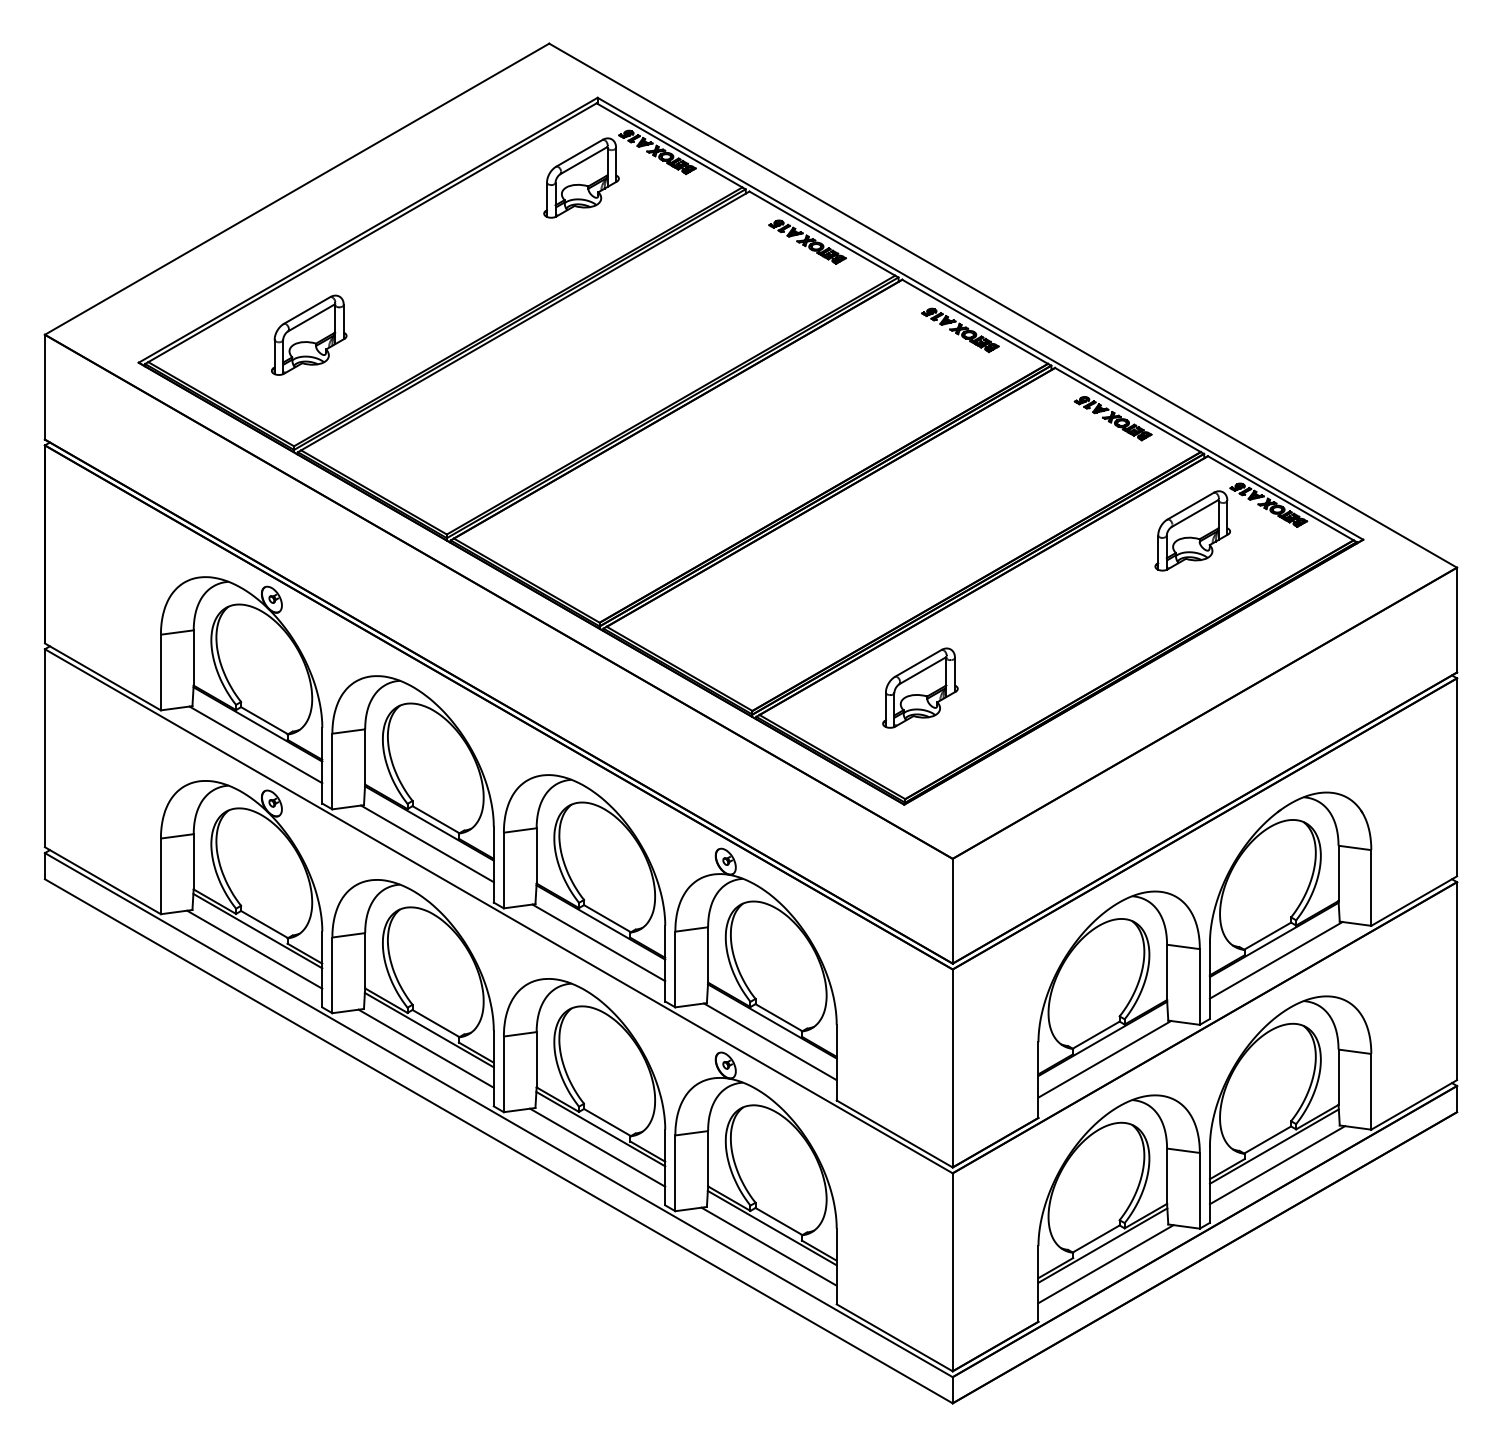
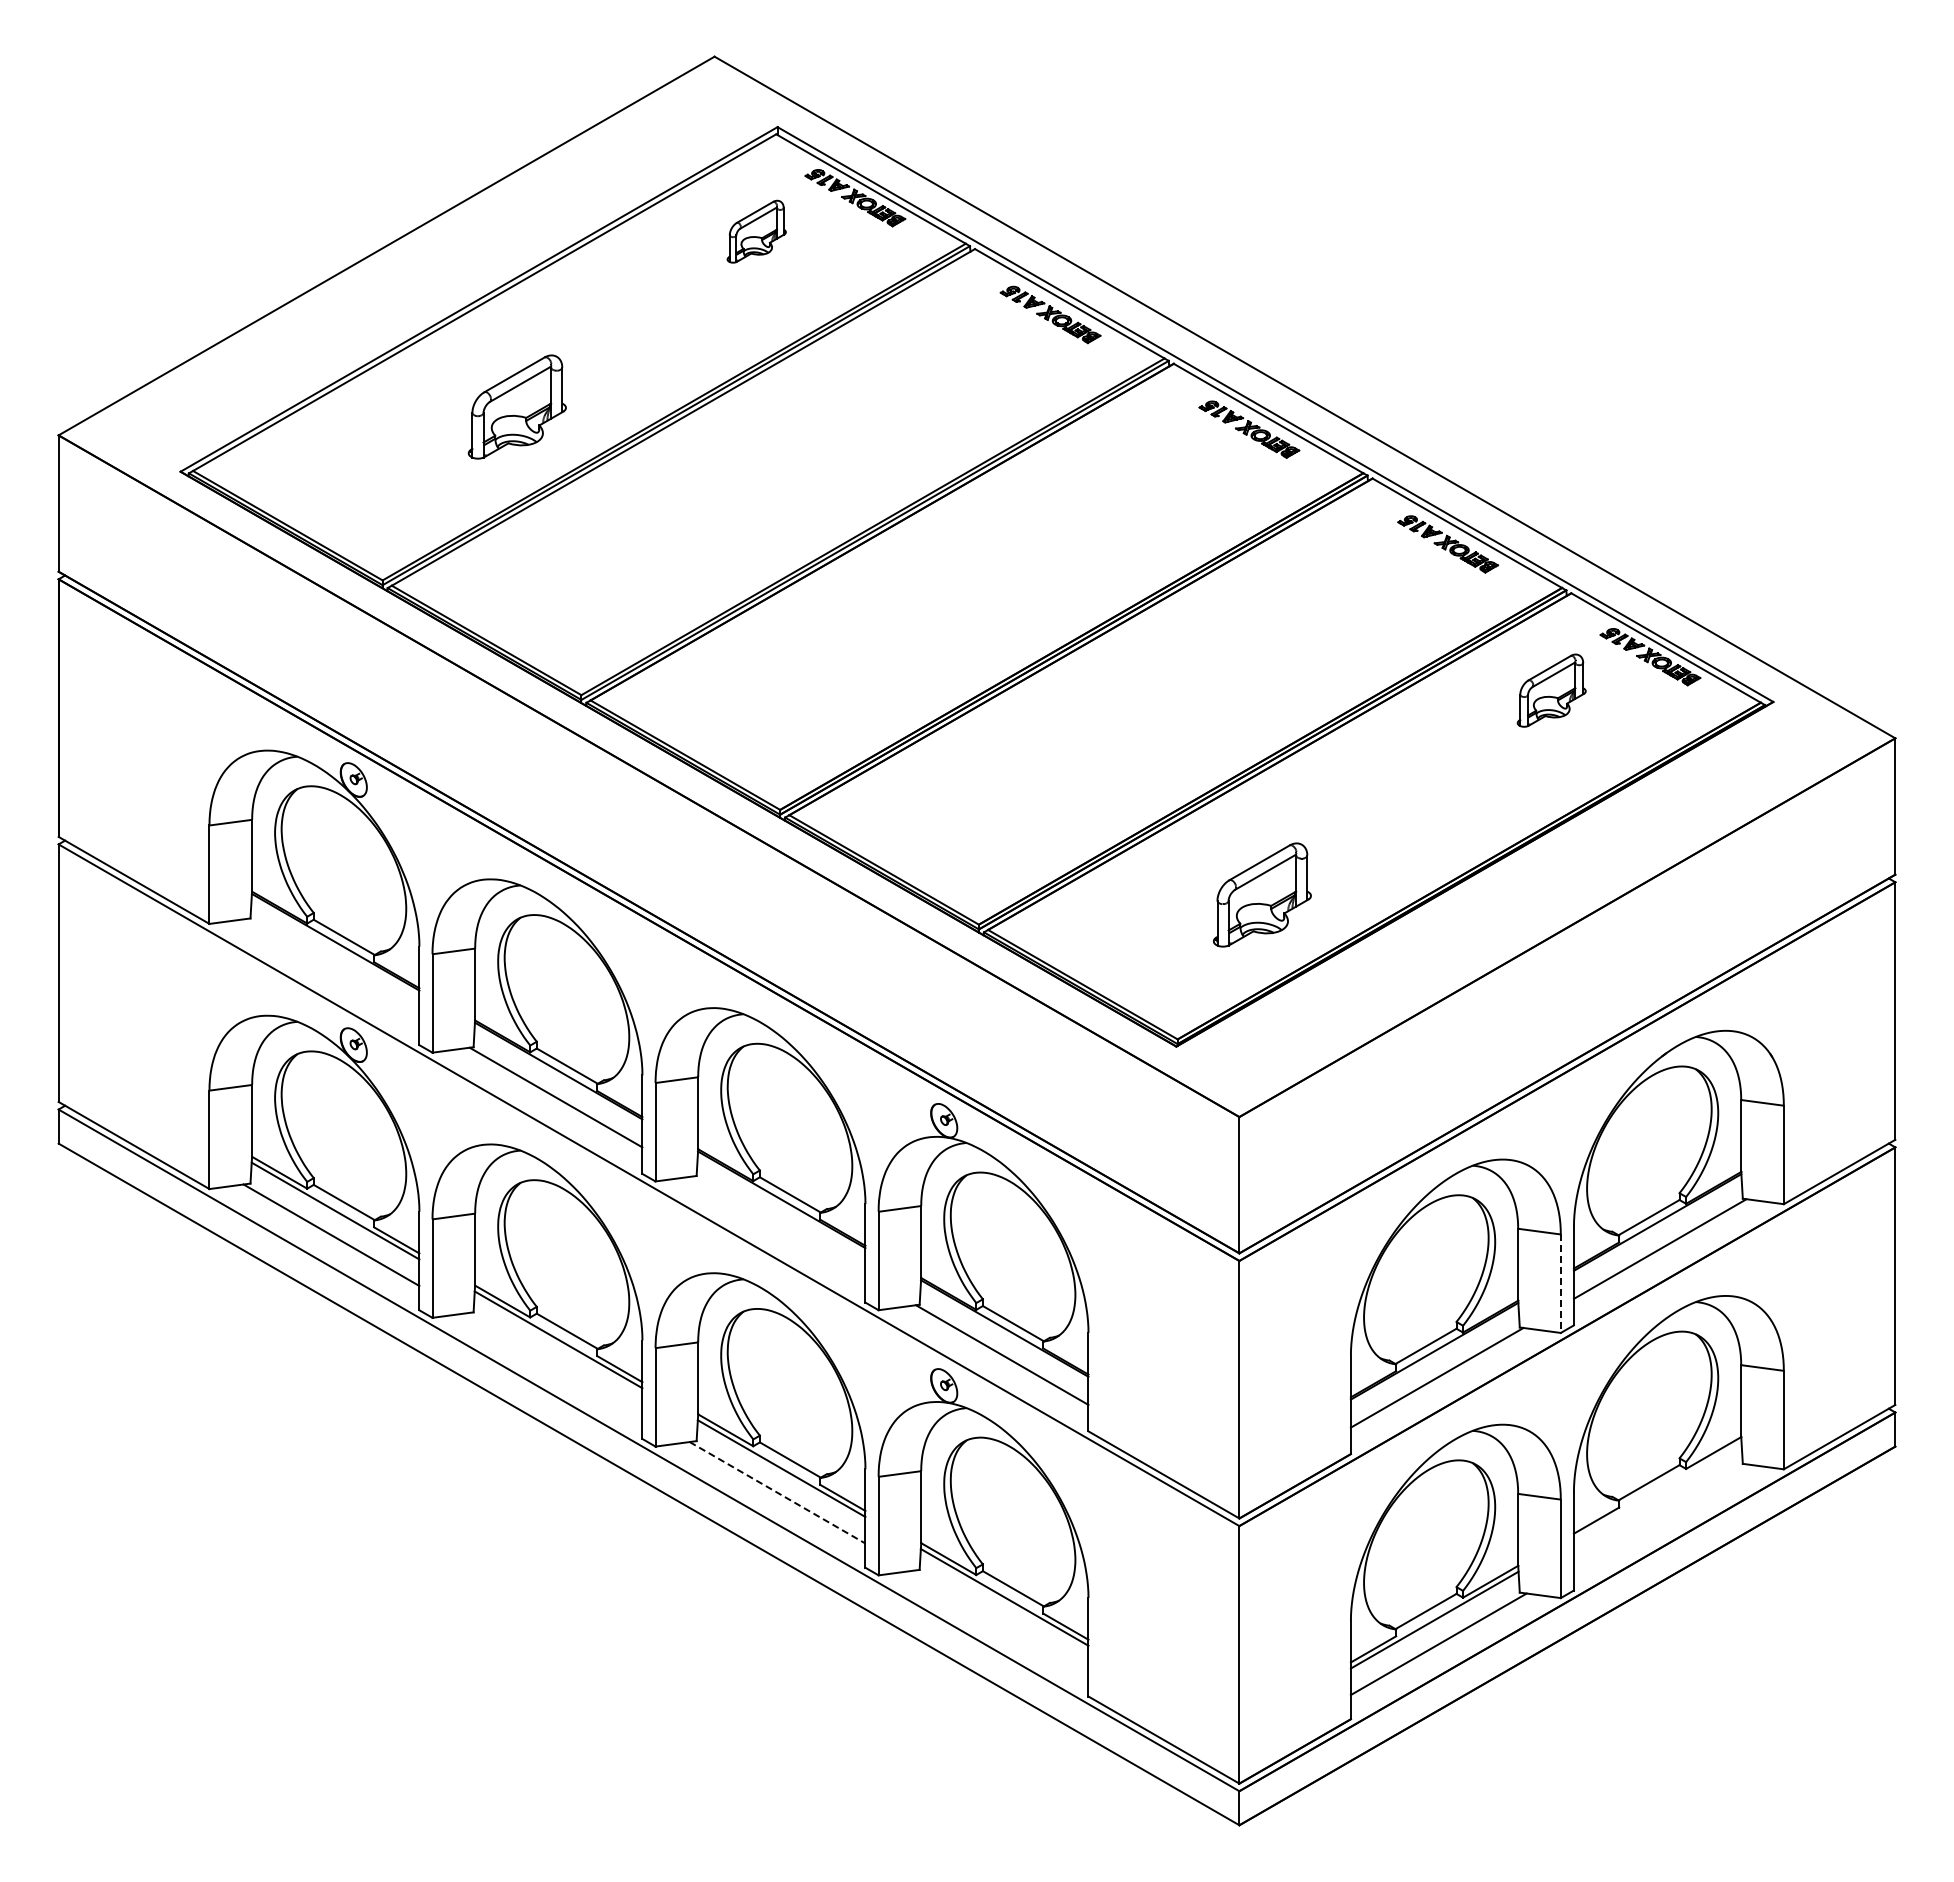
part: (581, 178) -> (756, 231), size x0.6
part: (308, 334) -> (516, 406), moved
part: (1192, 530) -> (1551, 690), size x0.7
part: (919, 687) -> (1261, 894), moved
line: (255, 744) -> (332, 968), removed
line: (598, 942) -> (778, 1226), removed
line: (1199, 987) -> (1560, 1284), solid -> dashed
line: (426, 1048) -> (554, 1363), removed
line: (1274, 1145) -> (1657, 1490), removed
line: (598, 1148) -> (778, 1493), solid -> dashed
line: (1277, 1165) -> (1661, 1515), removed
line: (769, 1246) -> (1000, 1621), removed

